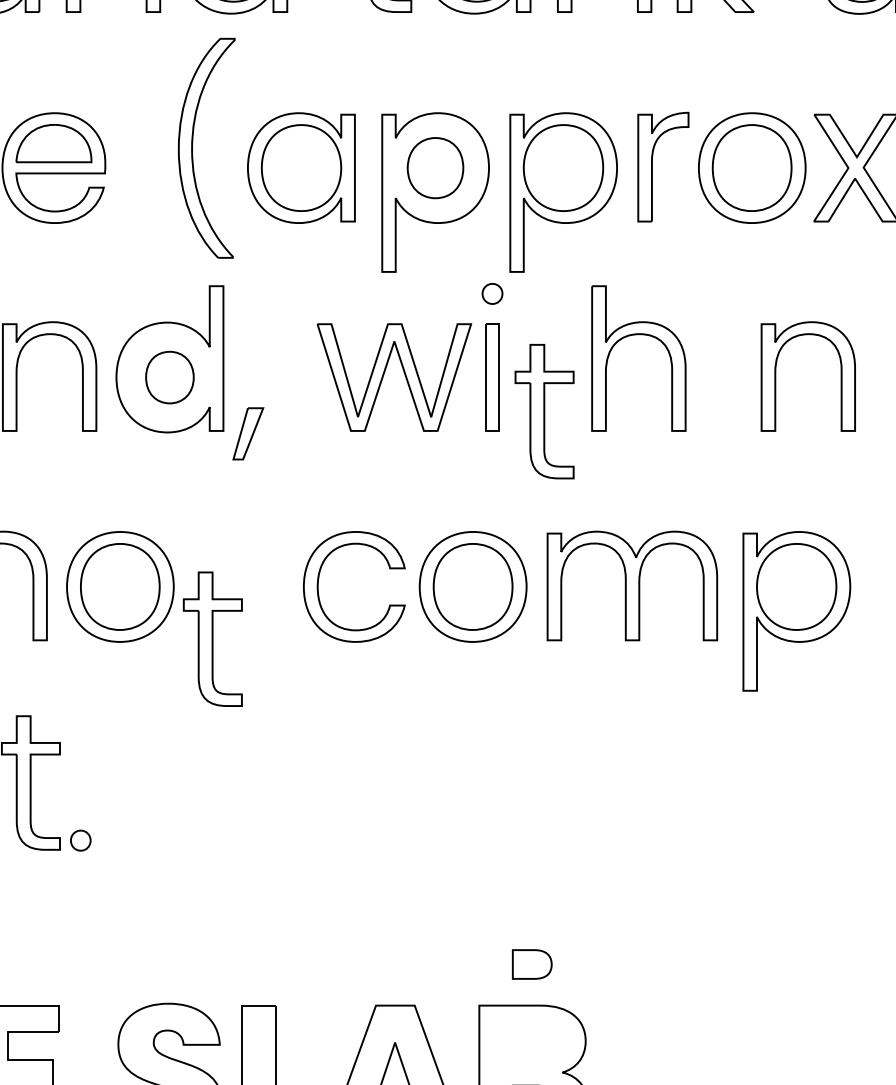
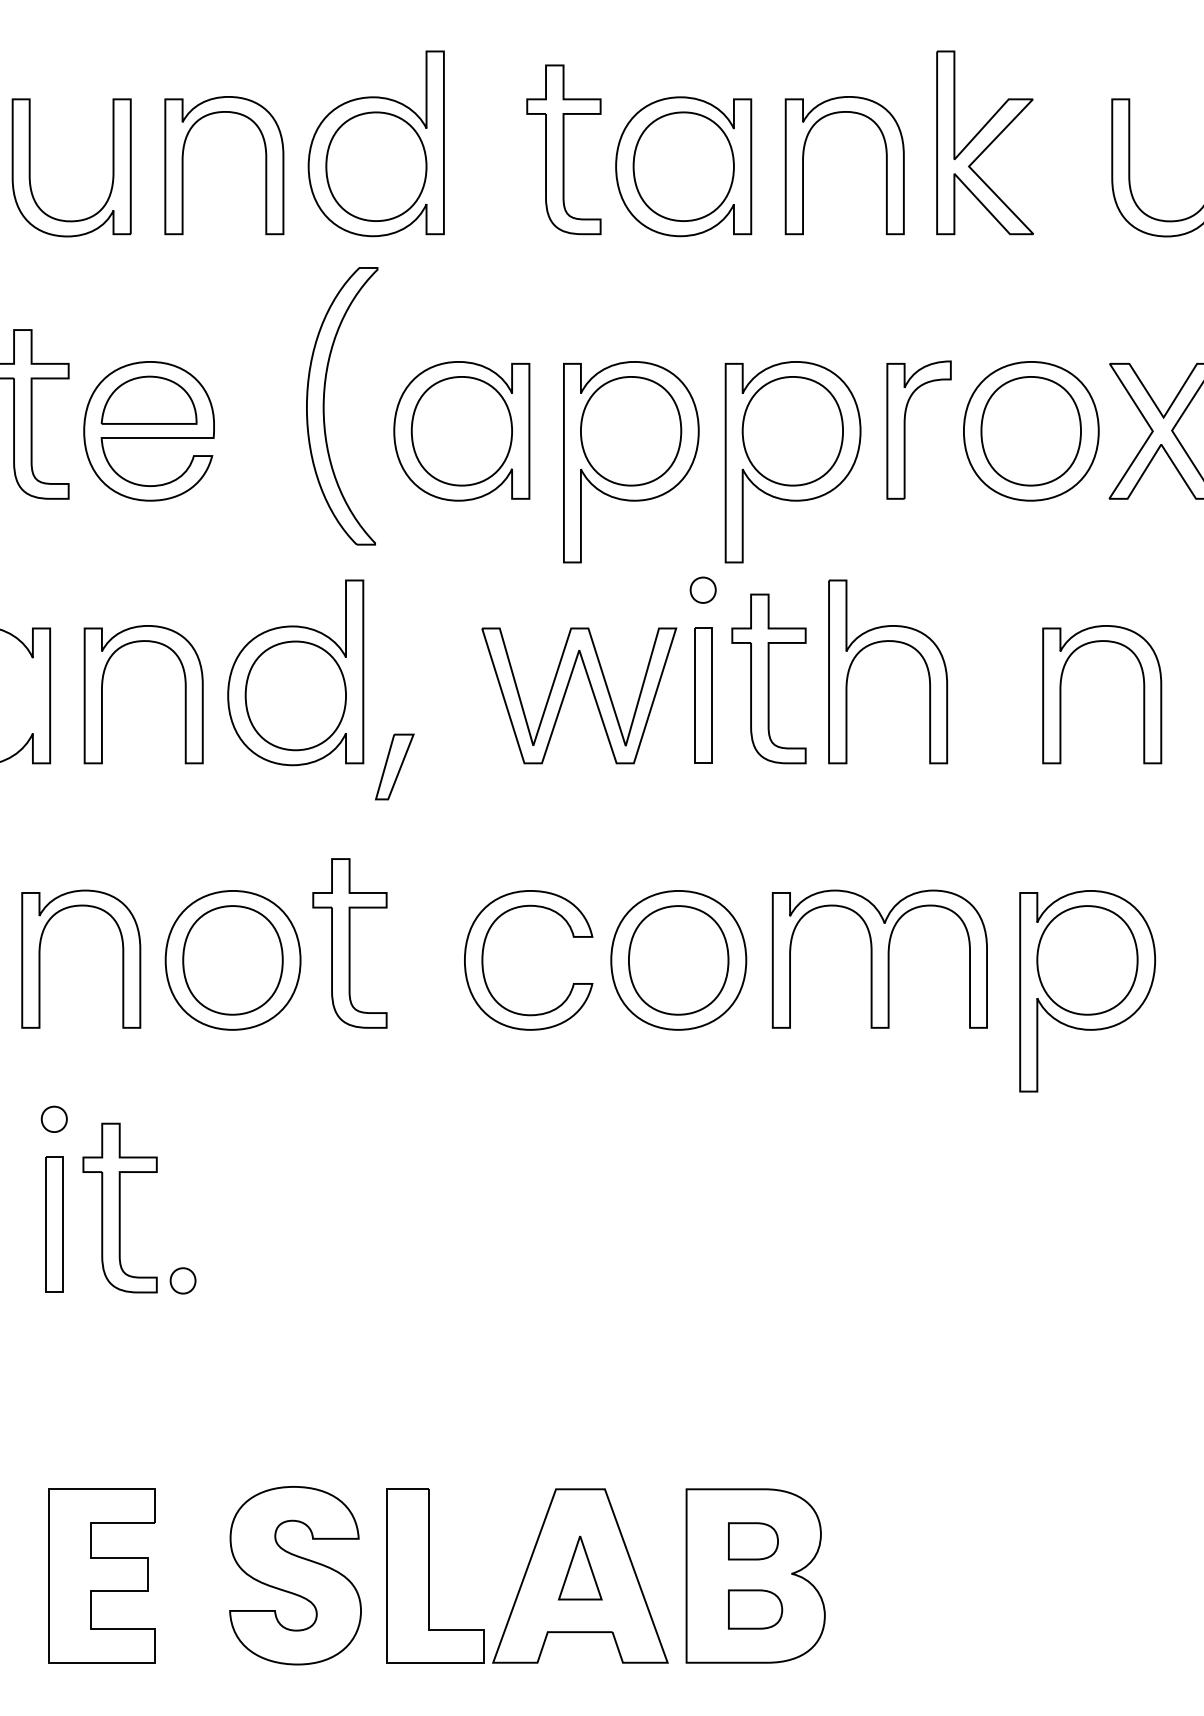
part: (435, 168) -> (631, 431), size x1.43
part: (169, 377) -> (295, 695), size x1.67
part: (544, 411) -> (768, 678), moved
part: (212, 639) -> (349, 943), moved
part: (532, 964) -> (753, 1541), moved

